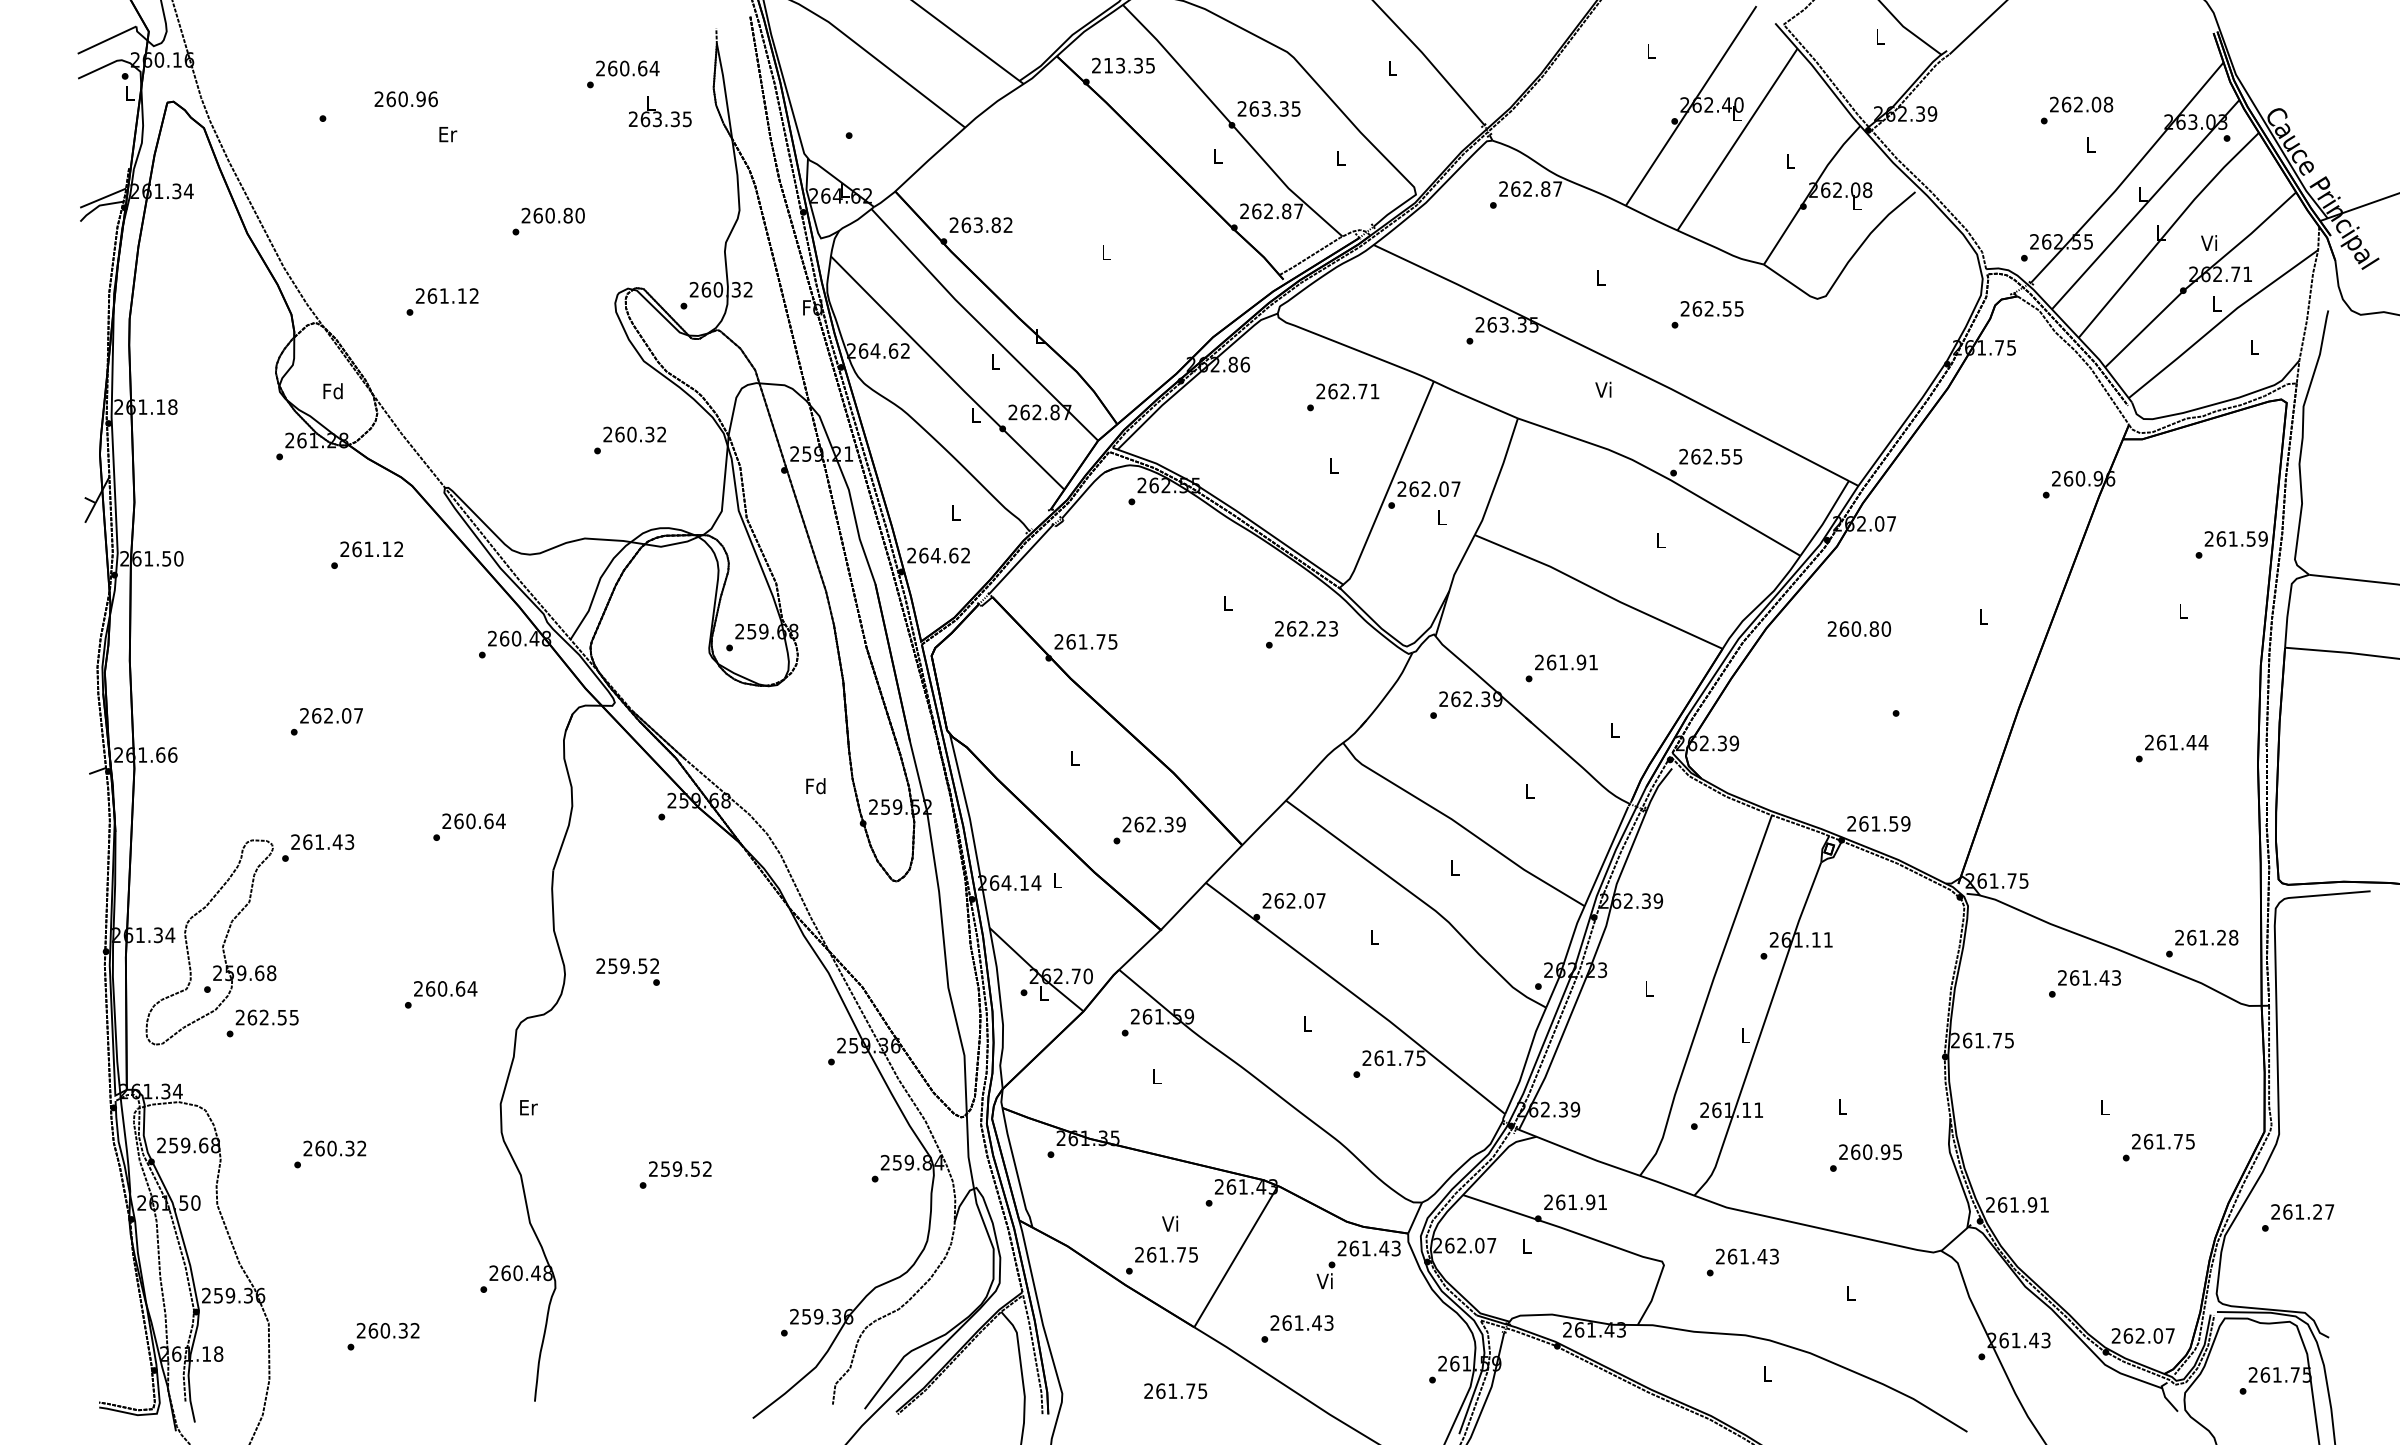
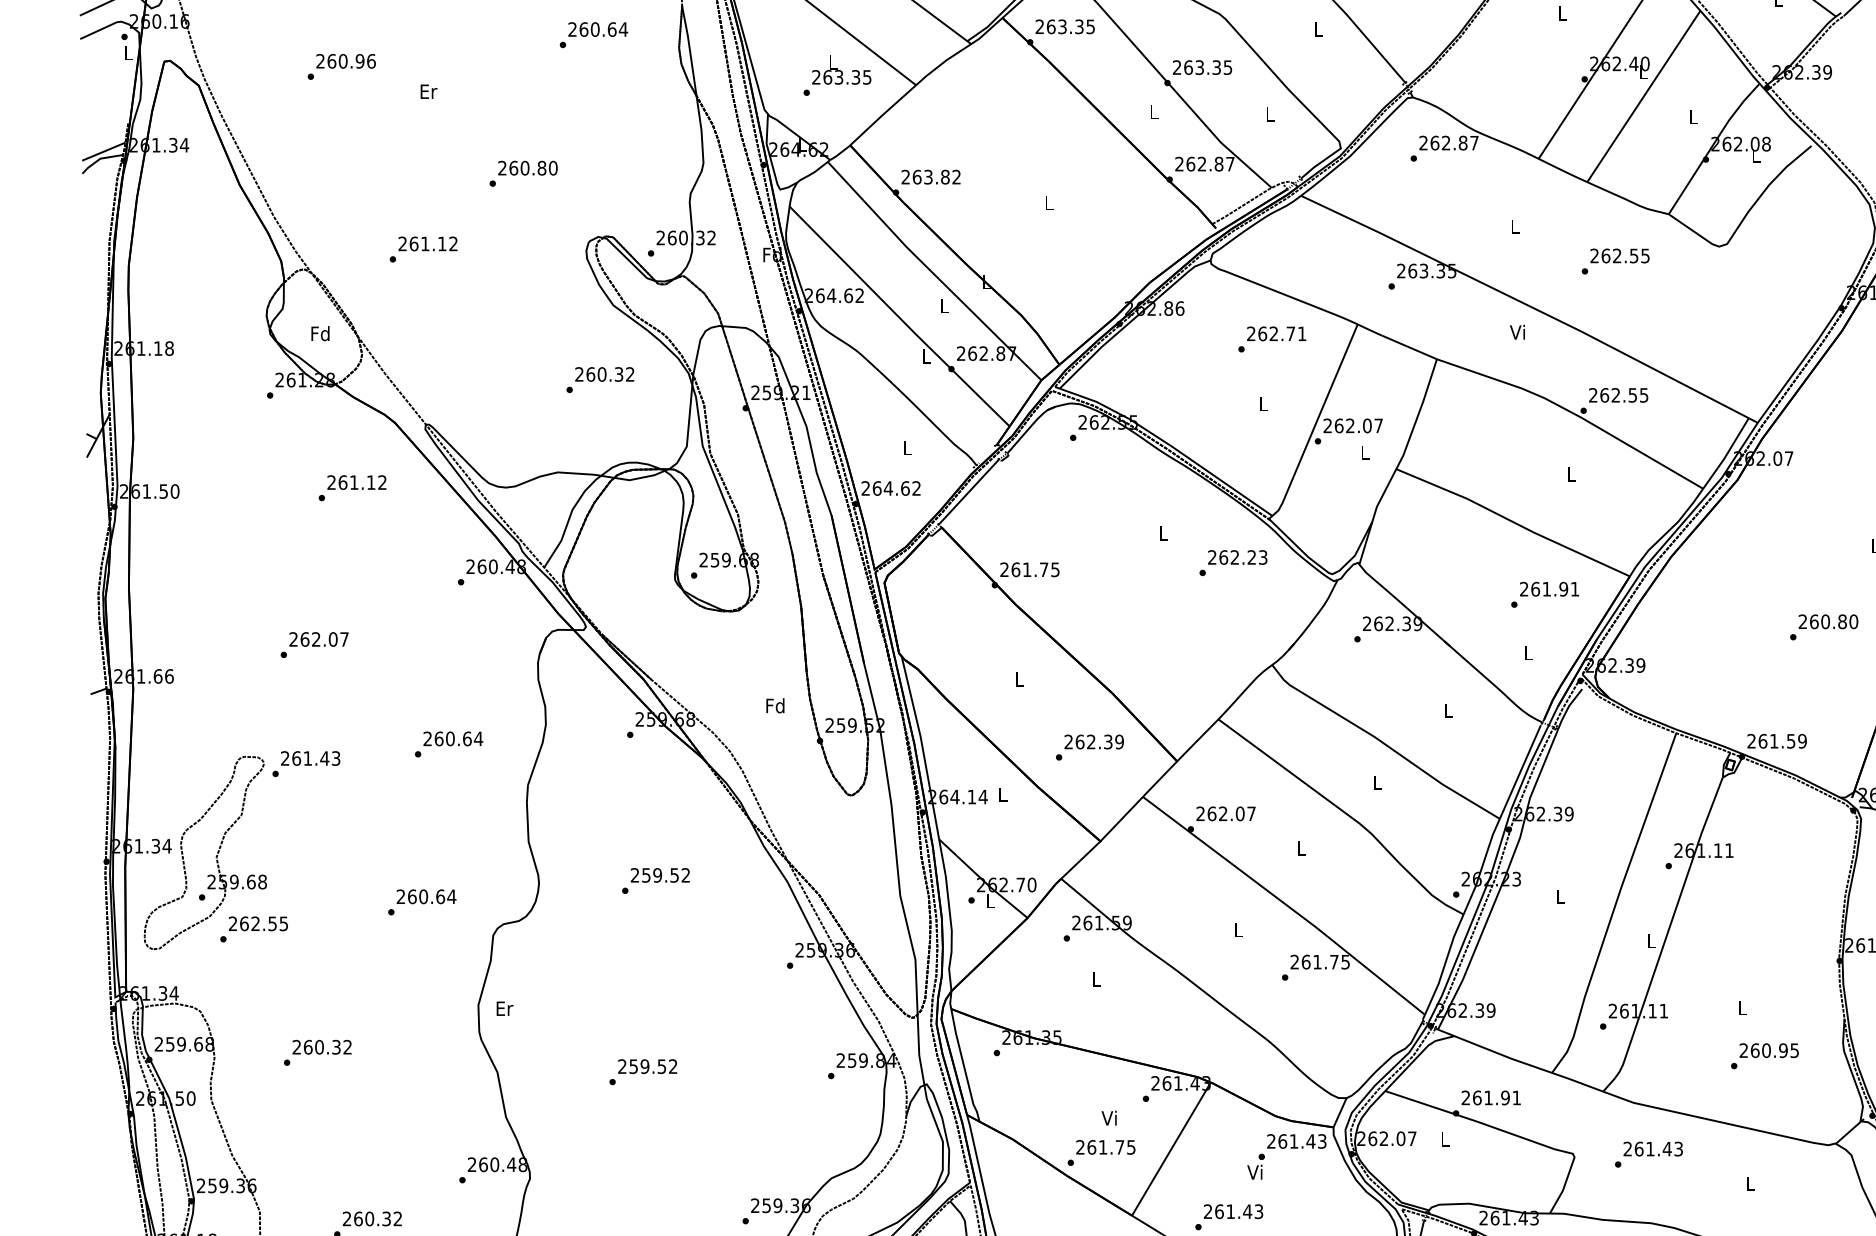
text: (1108, 65) -> (1051, 26), 213.35 -> 263.35
text: (405, 99) -> (345, 61), moved
text: (660, 111) -> (841, 70), moved
text: (1858, 628) -> (1827, 621), moved
text: (1561, 668) -> (1544, 594), moved
text: (627, 965) -> (660, 874), moved

